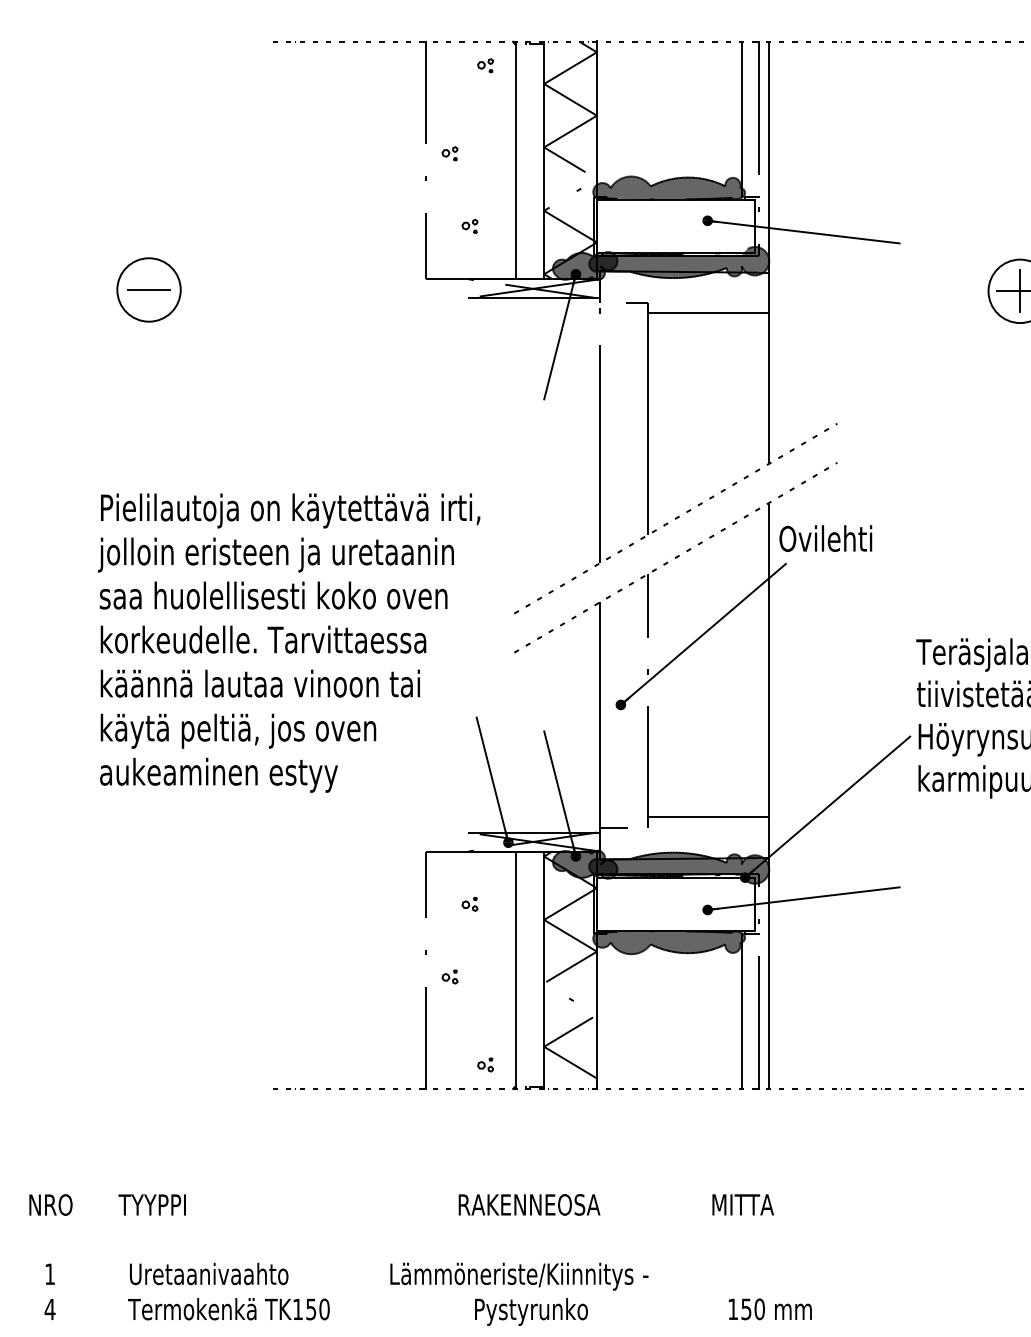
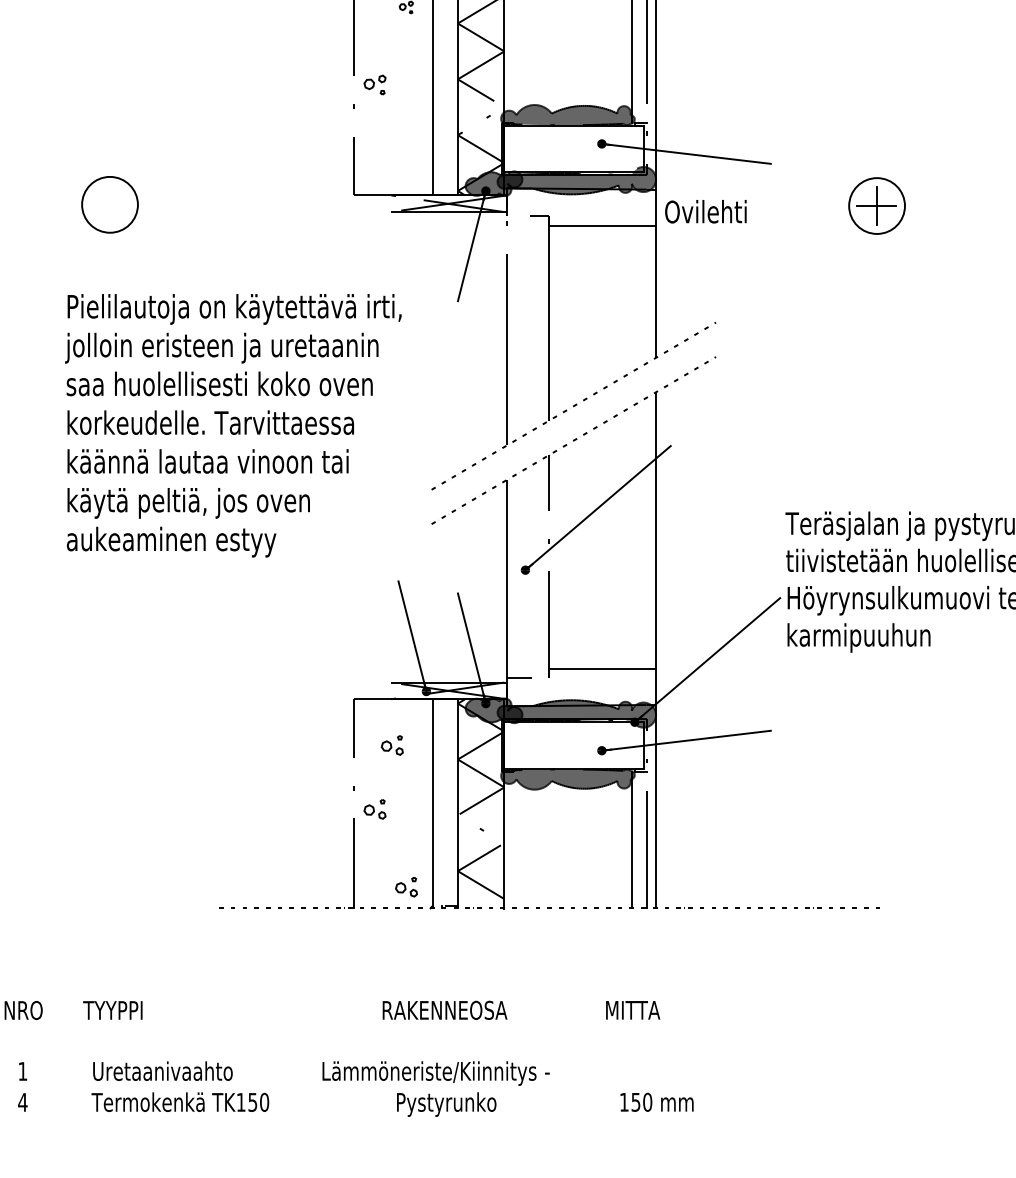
part: (449, 153) -> (374, 84), size x1.6
part: (469, 225) -> (392, 148), removed
line: (148, 289) -> (109, 204), removed
text: (825, 538) -> (705, 211), moved
text: (289, 642) -> (233, 425), moved
part: (469, 904) -> (392, 745), size x1.6
part: (449, 976) -> (374, 809), size x1.6
part: (484, 1064) -> (405, 886), size x1.6

